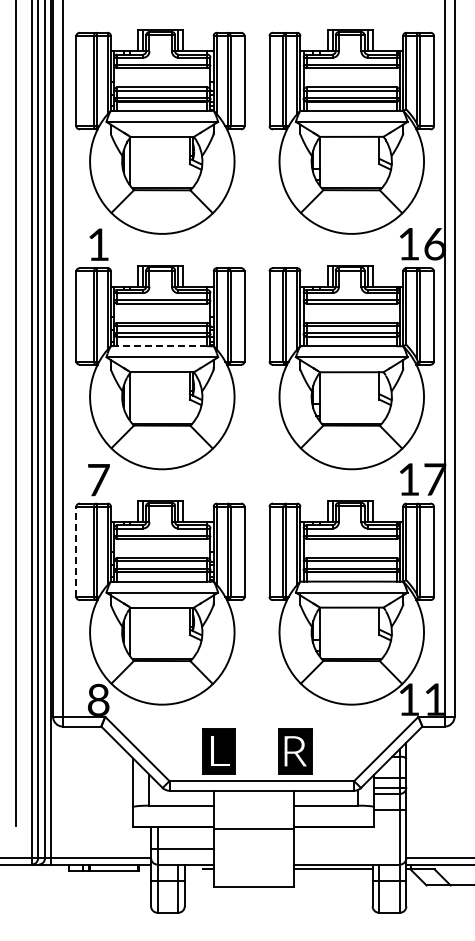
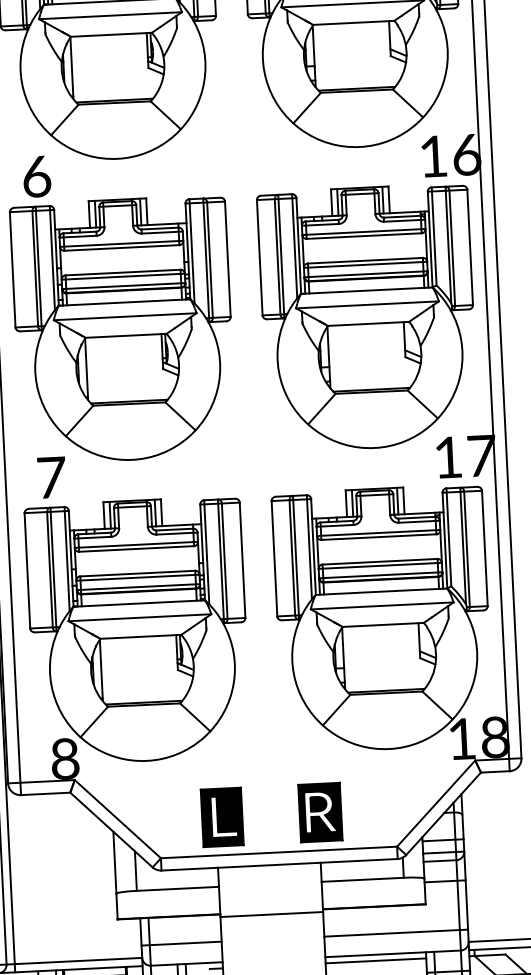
text: (98, 244) -> (36, 176), 1 -> 6
line: (159, 346) -> (120, 303), dashed -> solid
line: (76, 551) -> (27, 570), dashed -> solid
text: (433, 699) -> (493, 737), 11 -> 18
line: (349, 848) -> (395, 933), added

